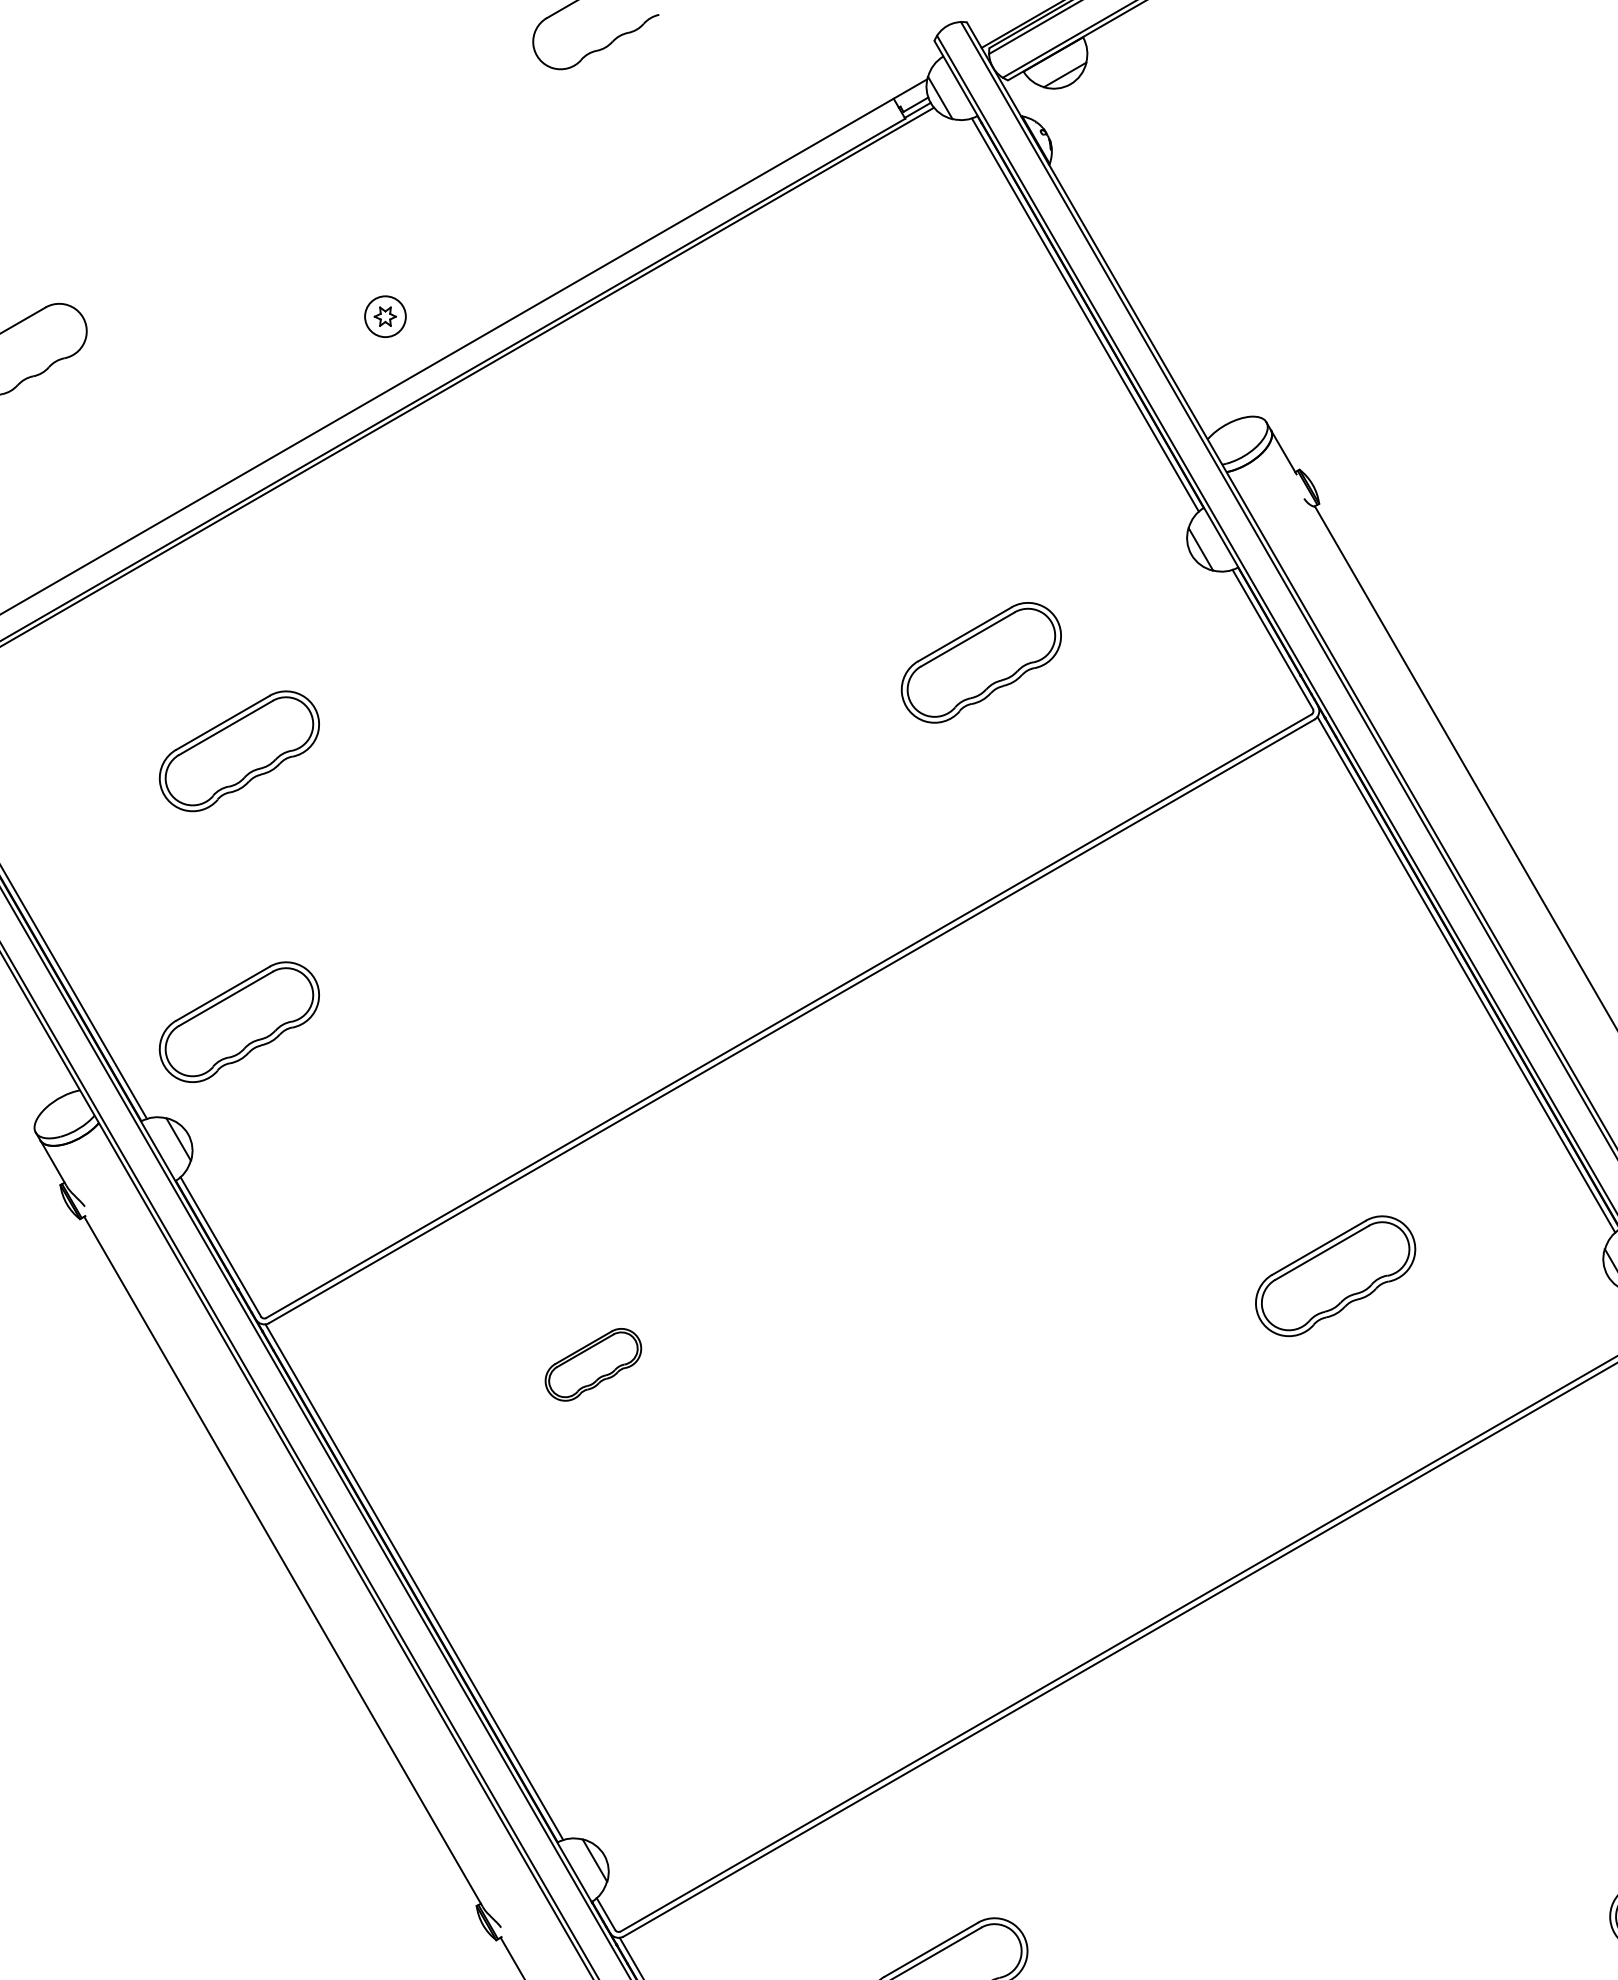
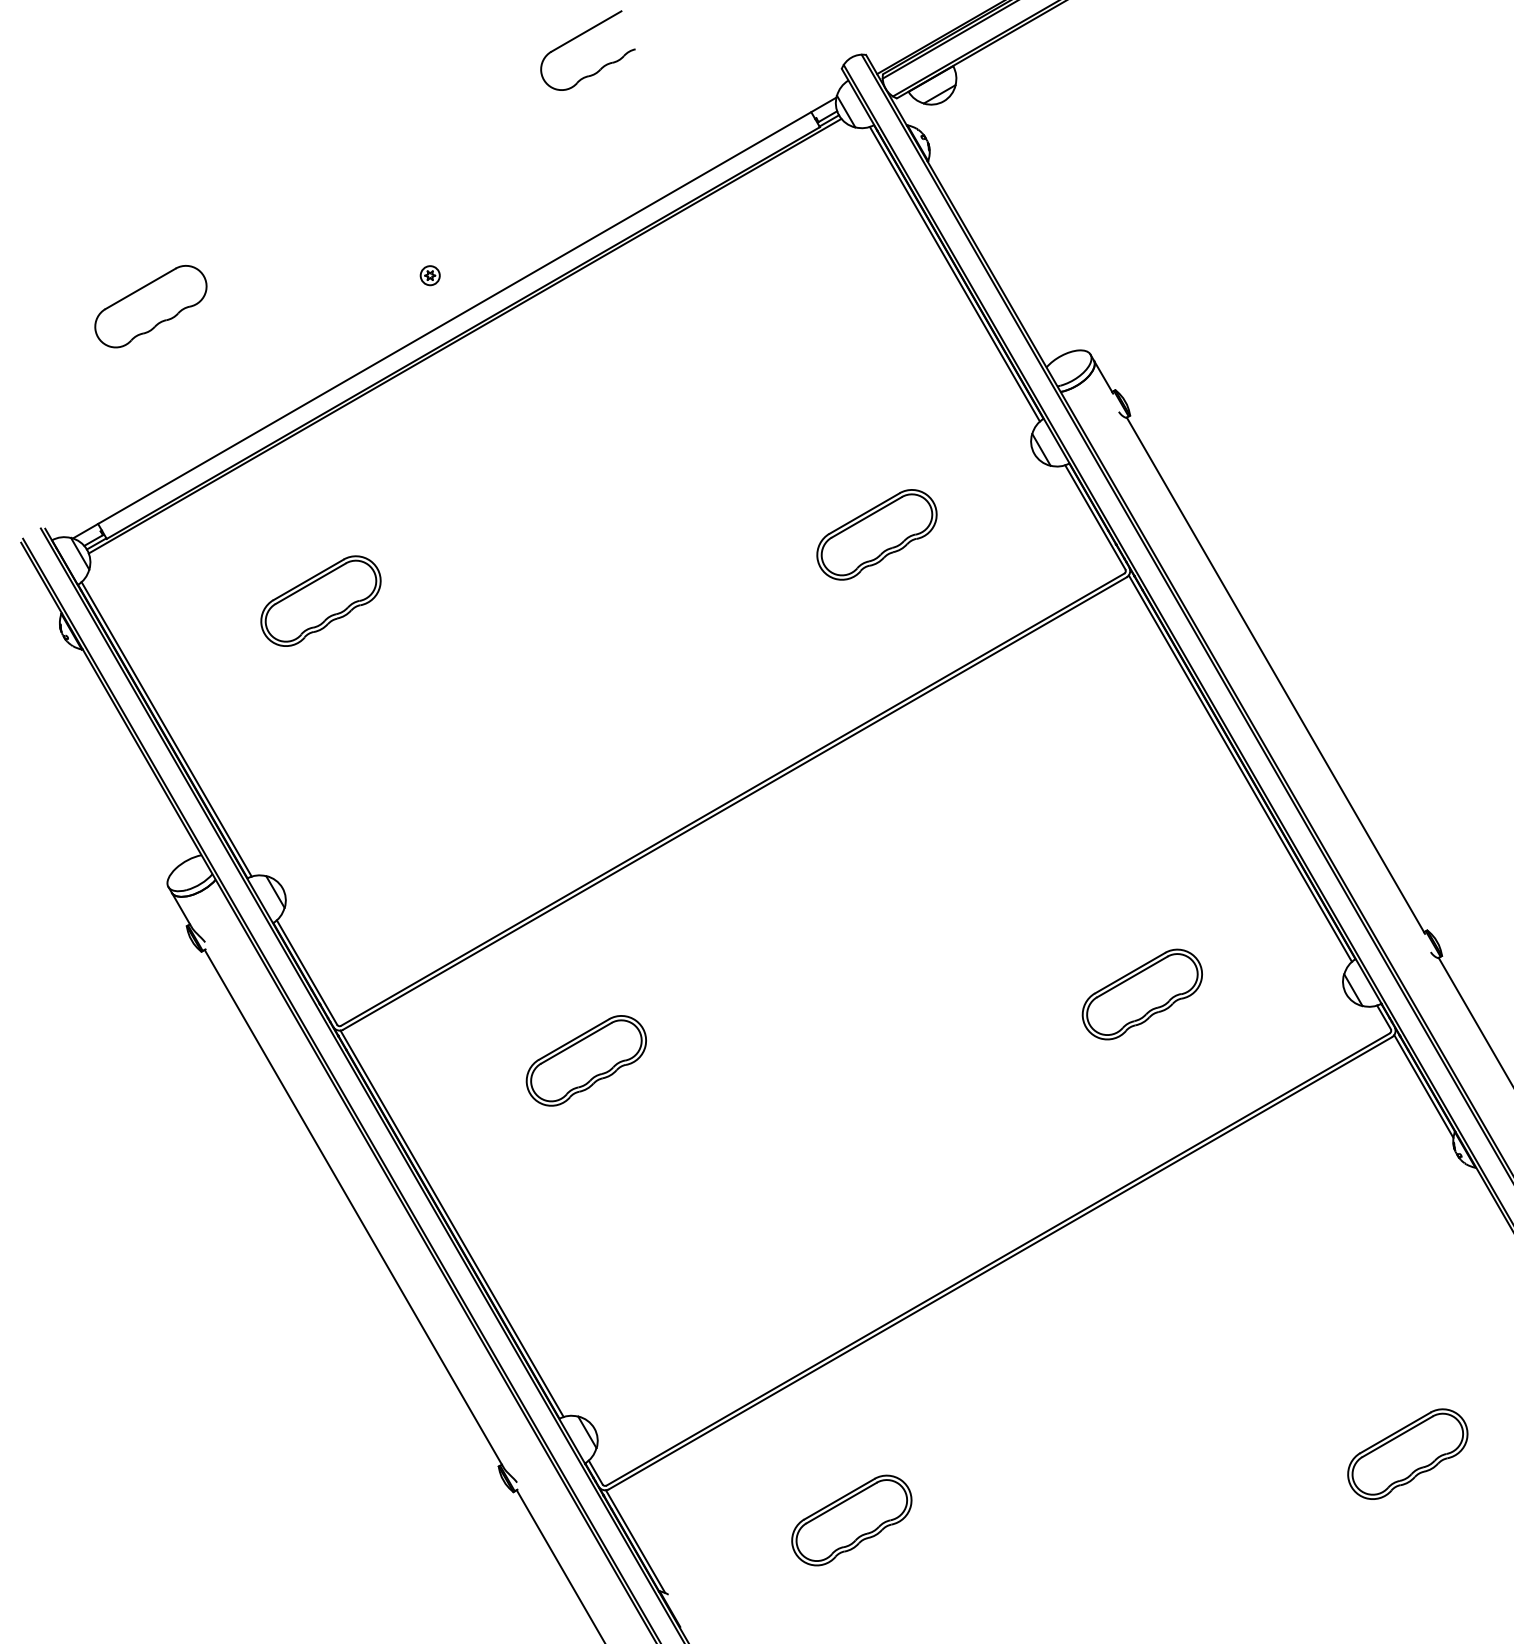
part: (384, 316) -> (429, 275), size x0.62
part: (238, 1021) -> (320, 803), removed
part: (592, 1364) -> (585, 1060), size x1.67

